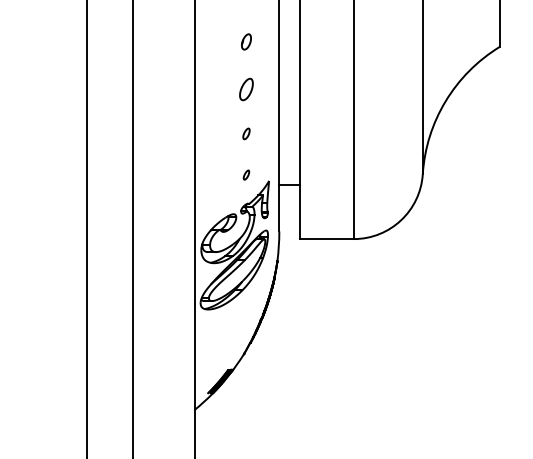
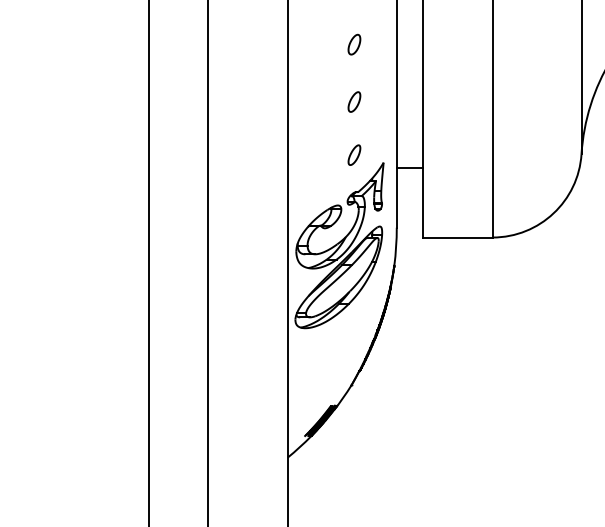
part: (246, 88) -> (354, 43), size x0.71
part: (246, 133) -> (354, 101), size x1.43
part: (246, 174) -> (354, 154), size x1.67

